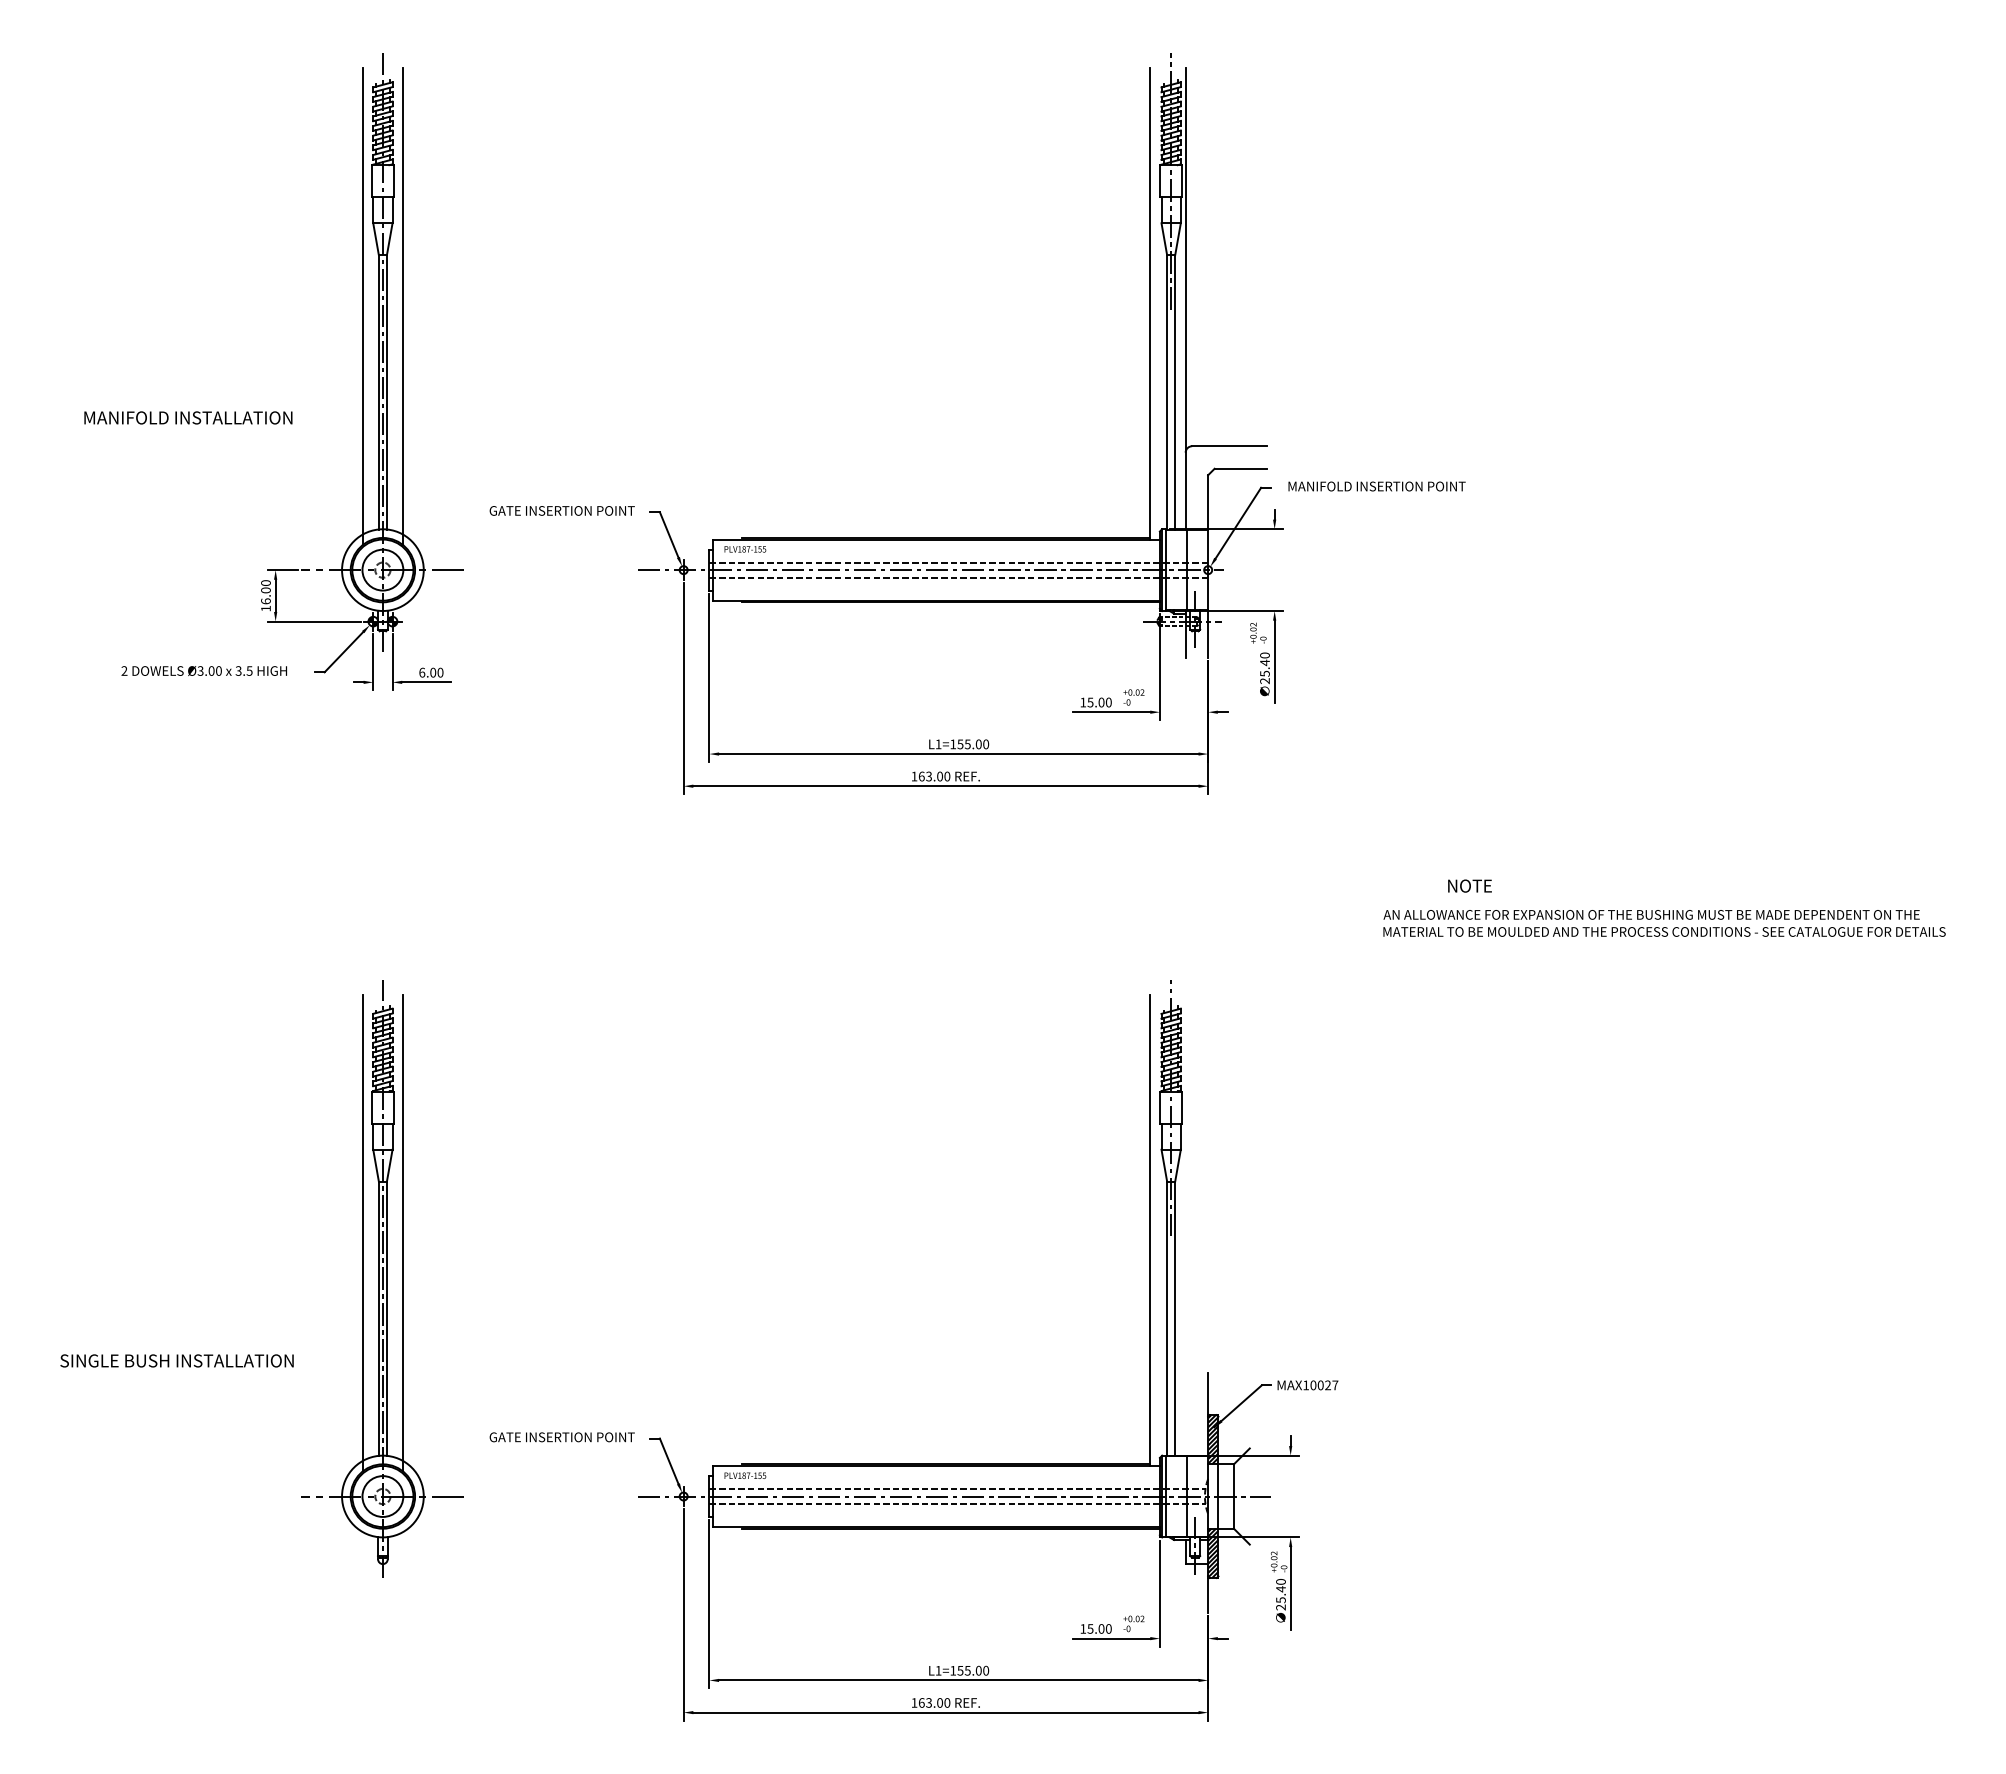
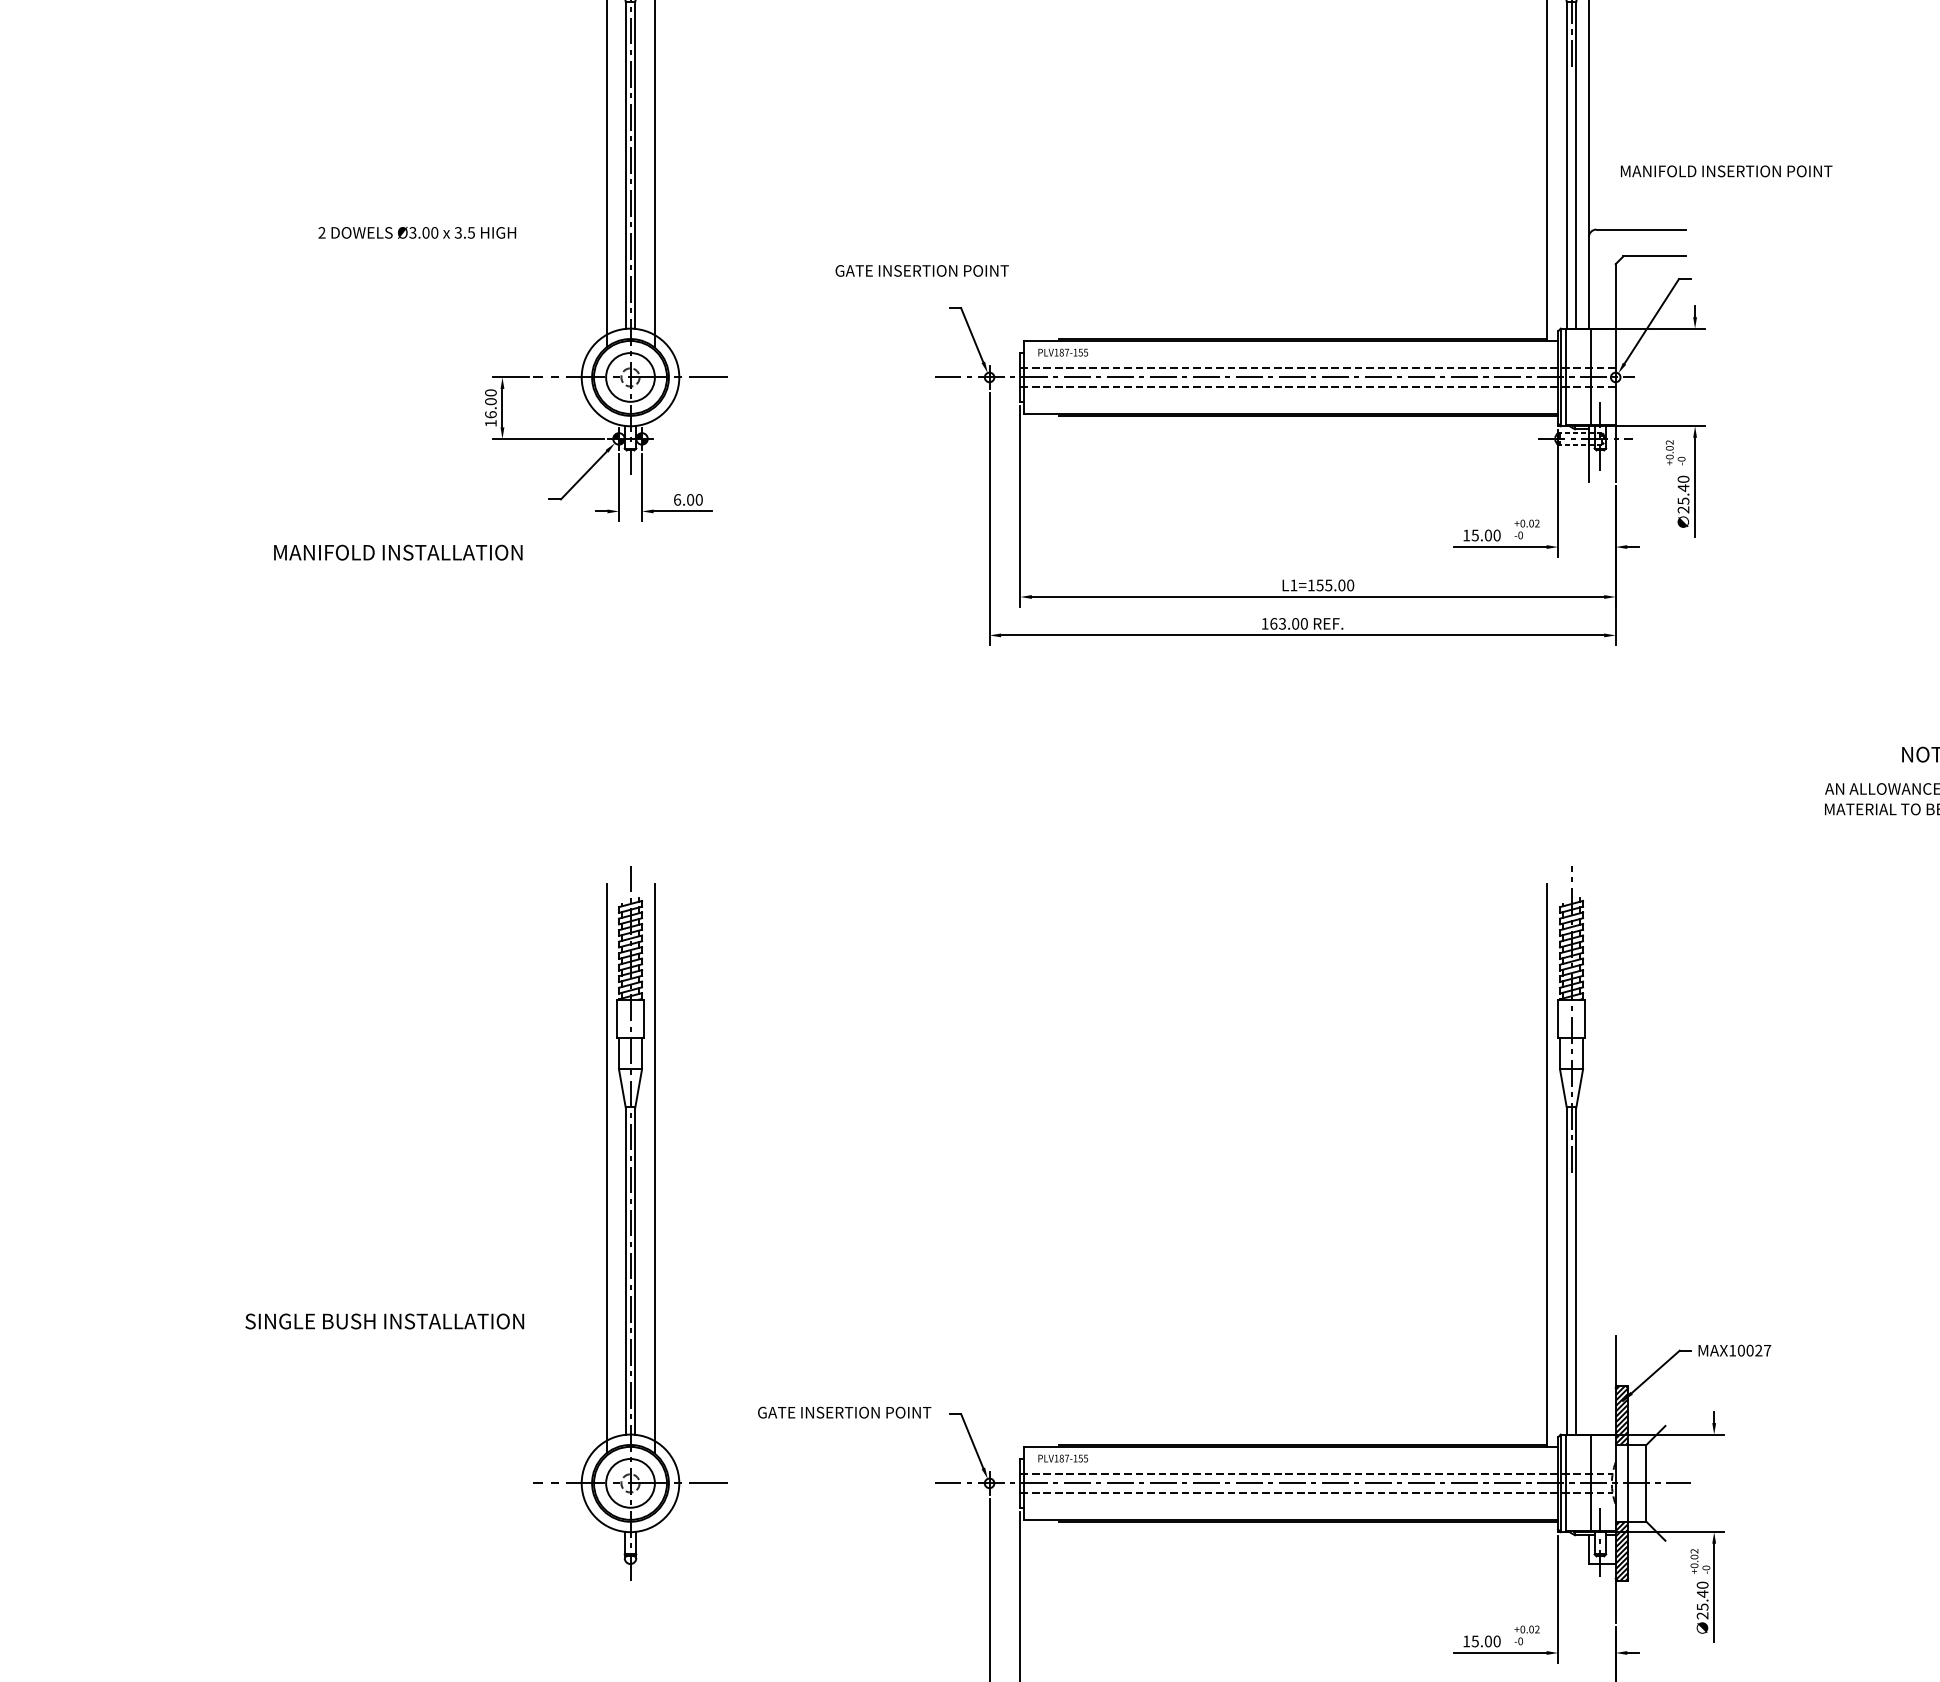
text: (188, 417) -> (398, 552), moved
text: (1376, 486) -> (1725, 171), moved
text: (561, 510) -> (921, 270), moved
text: (203, 670) -> (416, 232), moved

